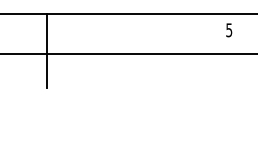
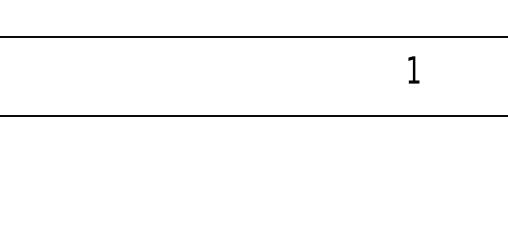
text: (229, 30) -> (414, 70), 5 -> 1
line: (46, 50) -> (49, 110), removed

